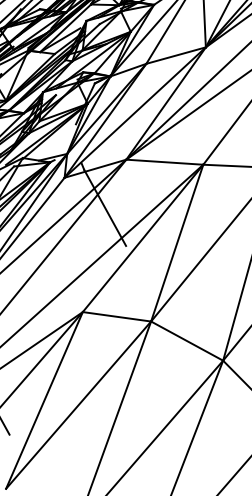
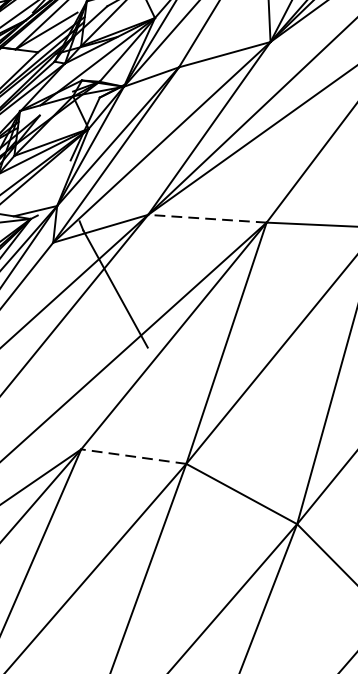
line: (164, 162) -> (206, 219), solid -> dashed
line: (116, 316) -> (133, 456), solid -> dashed

